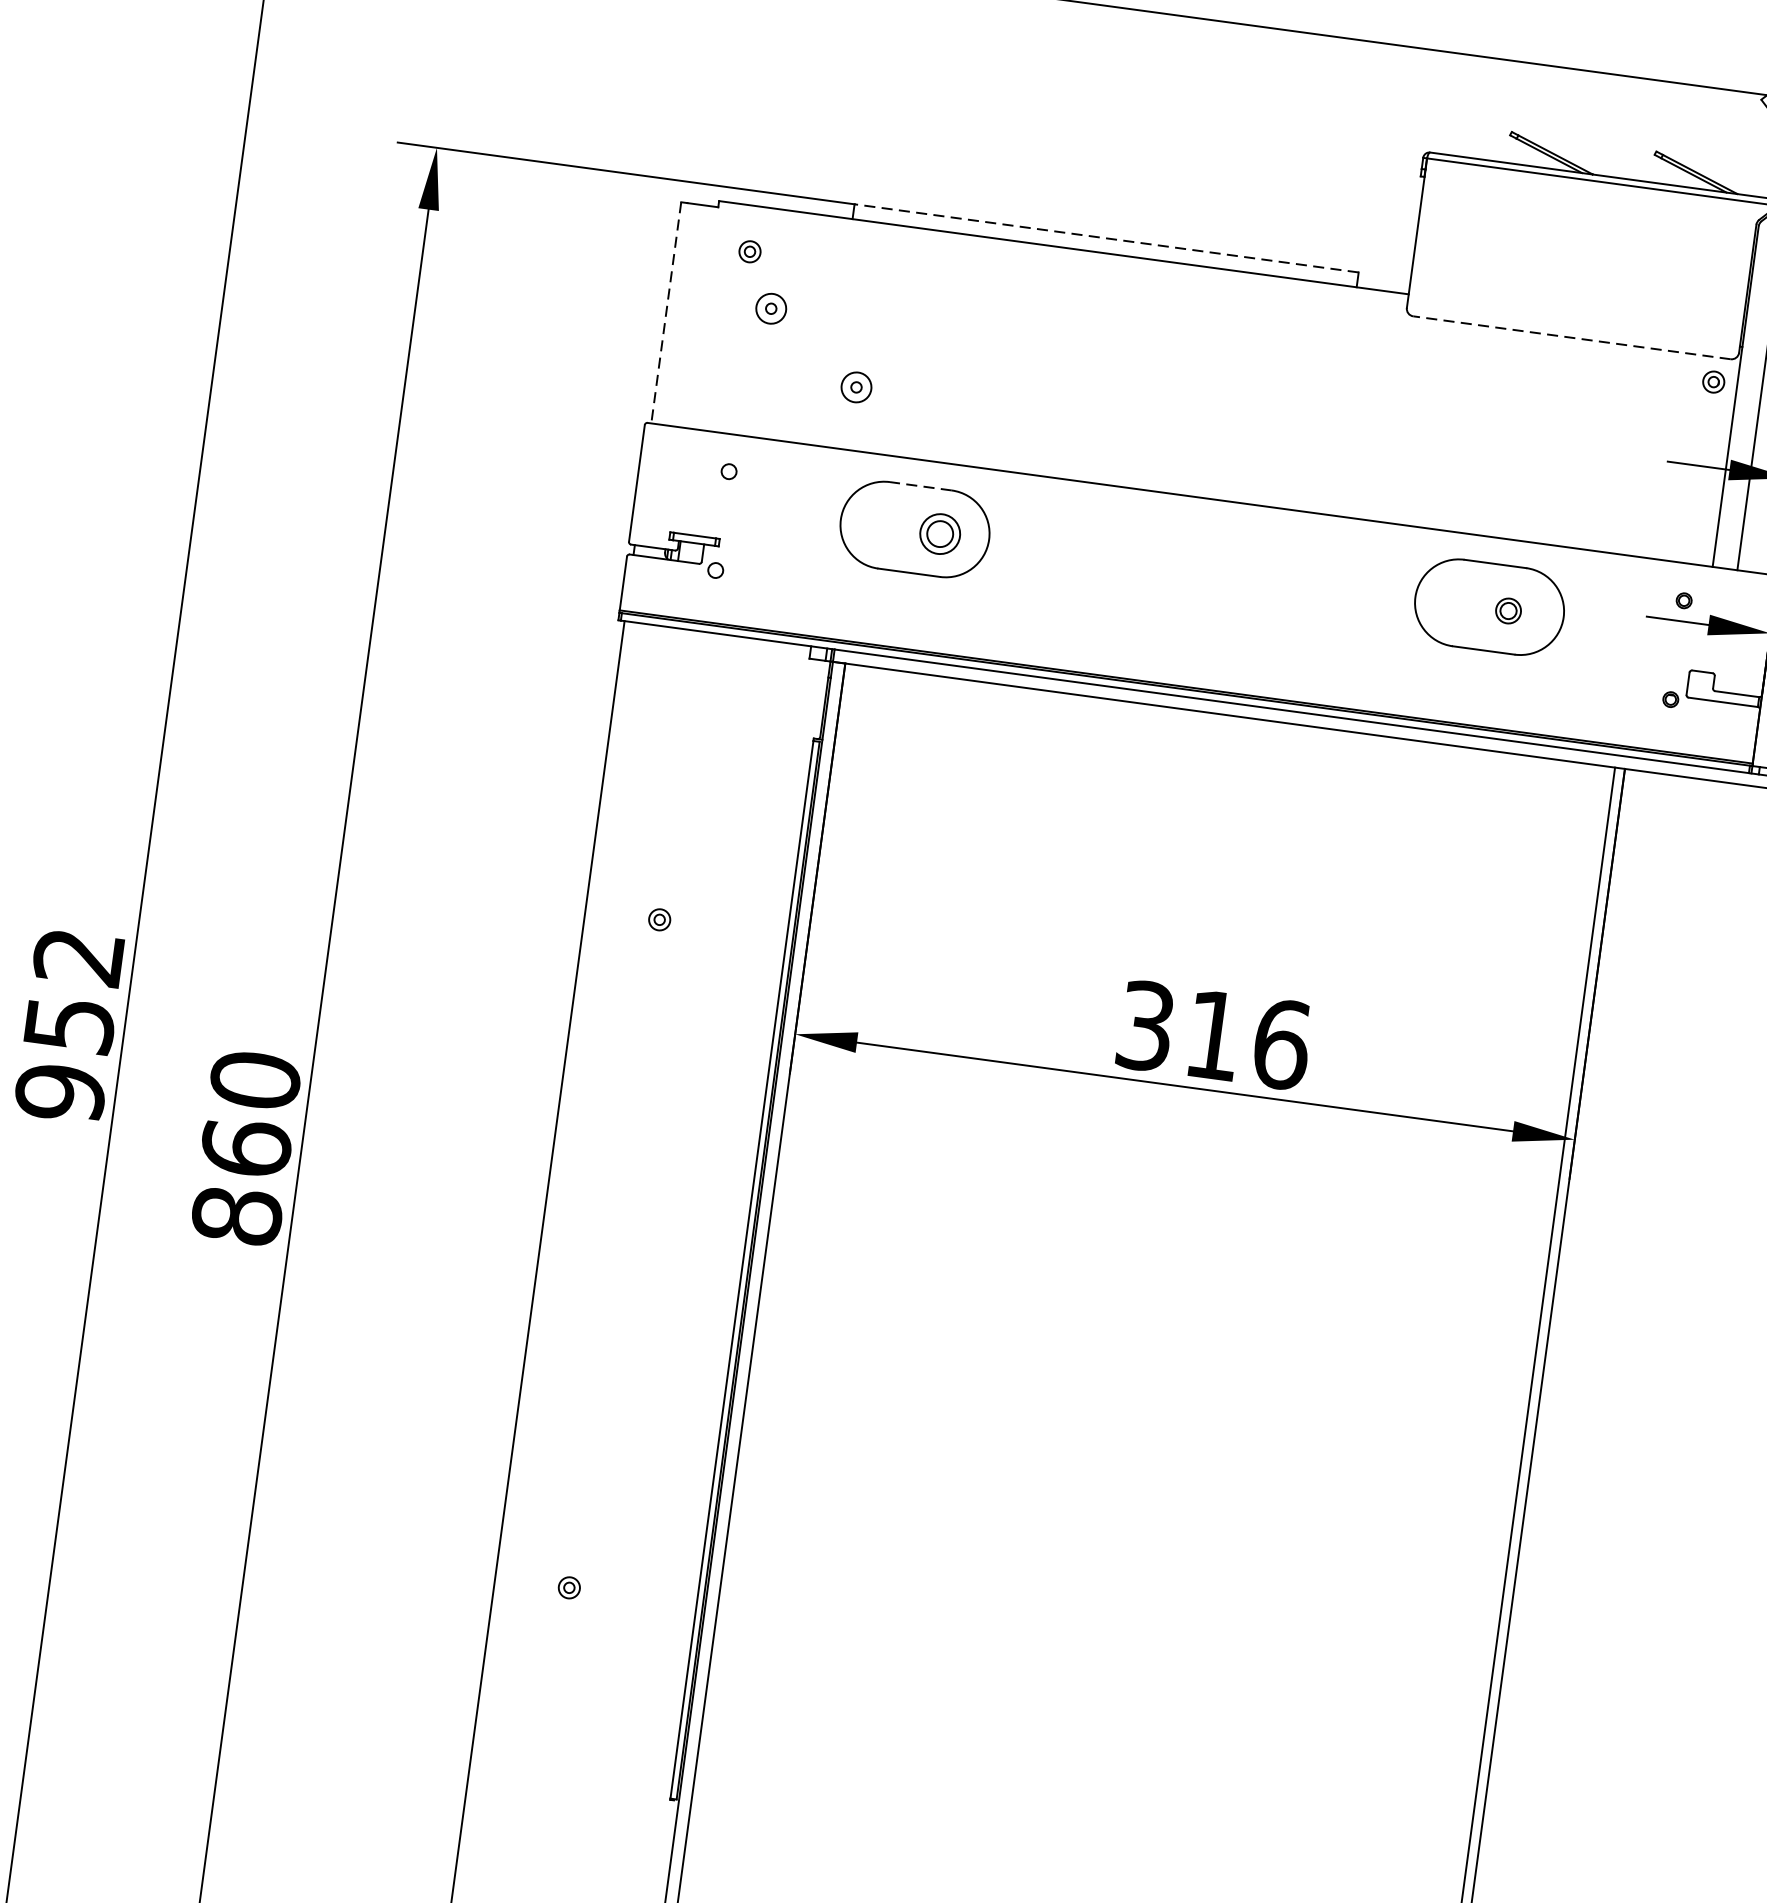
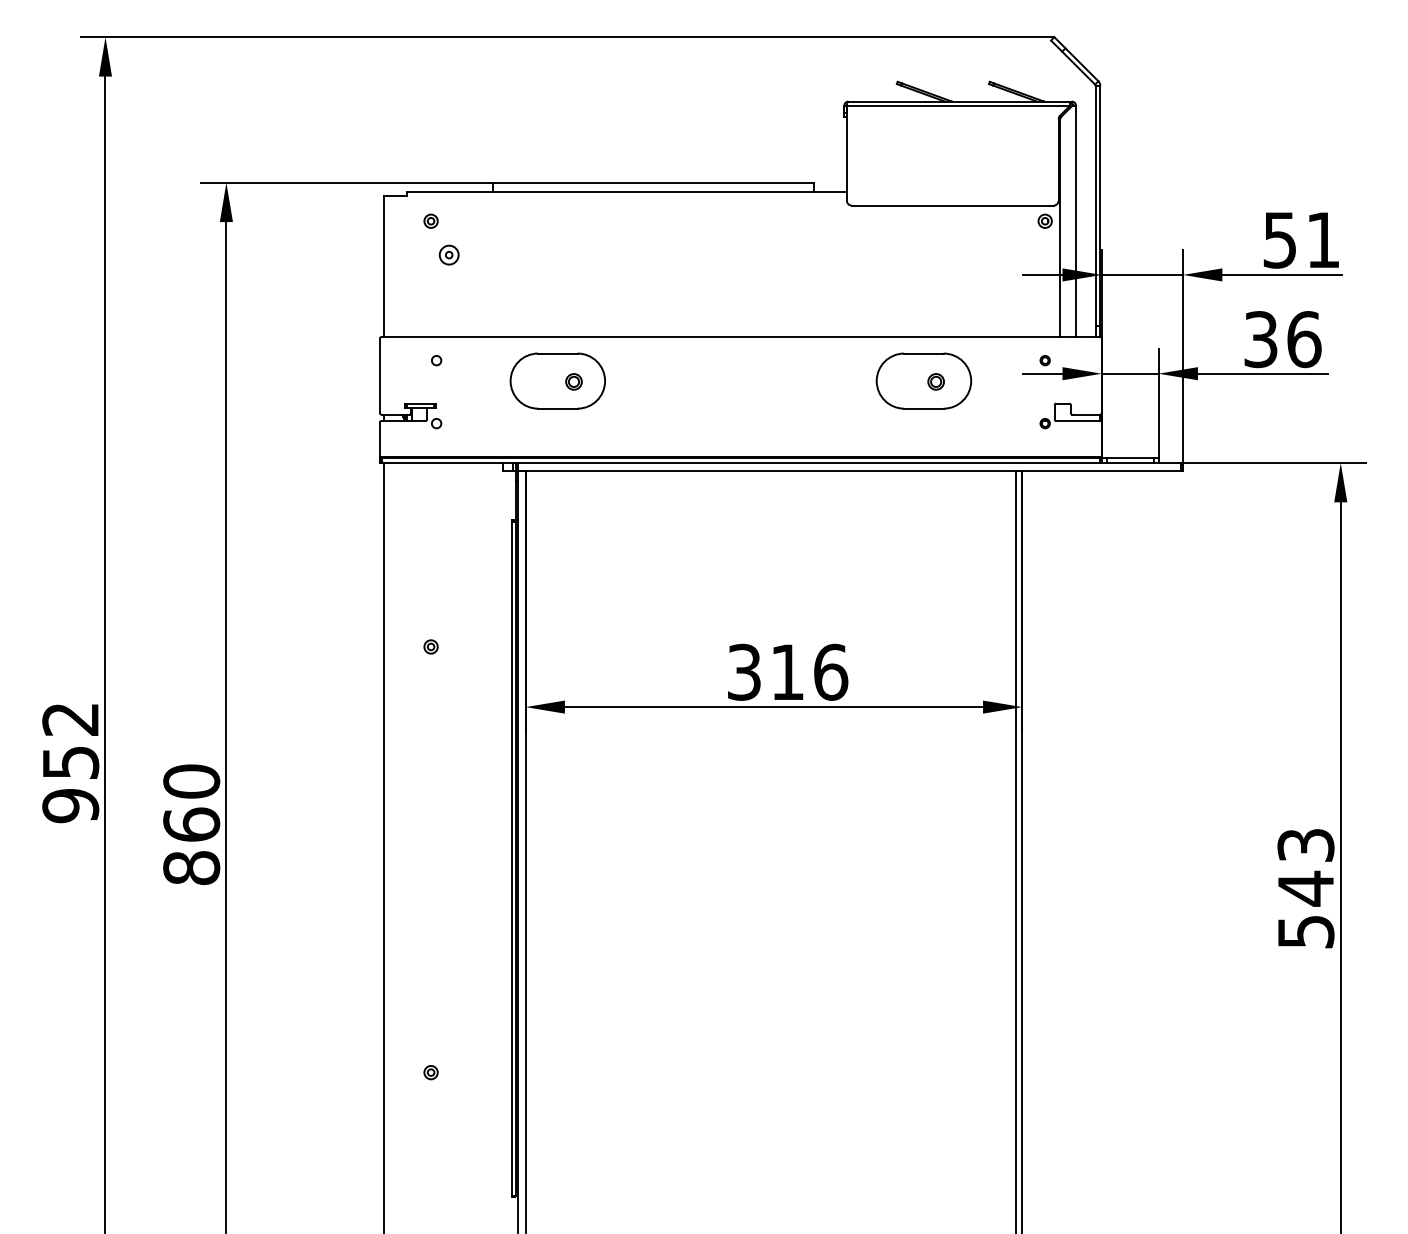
line: (1107, 238) -> (653, 182), dashed -> solid
line: (665, 314) -> (383, 267), dashed -> solid
line: (1571, 337) -> (952, 205), dashed -> solid
part: (855, 386) -> (508, 296), removed
line: (920, 486) -> (557, 353), dashed -> solid
part: (939, 533) -> (573, 381), size x0.62

